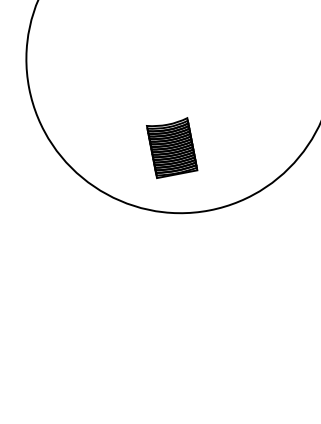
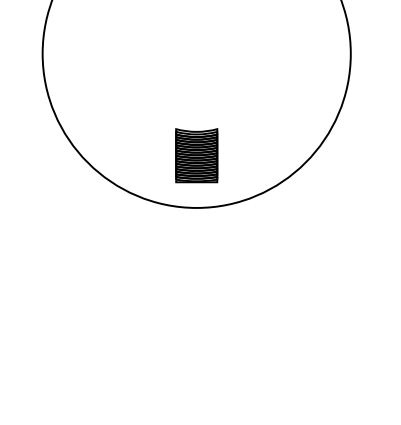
part: (171, 147) -> (196, 155), moved

